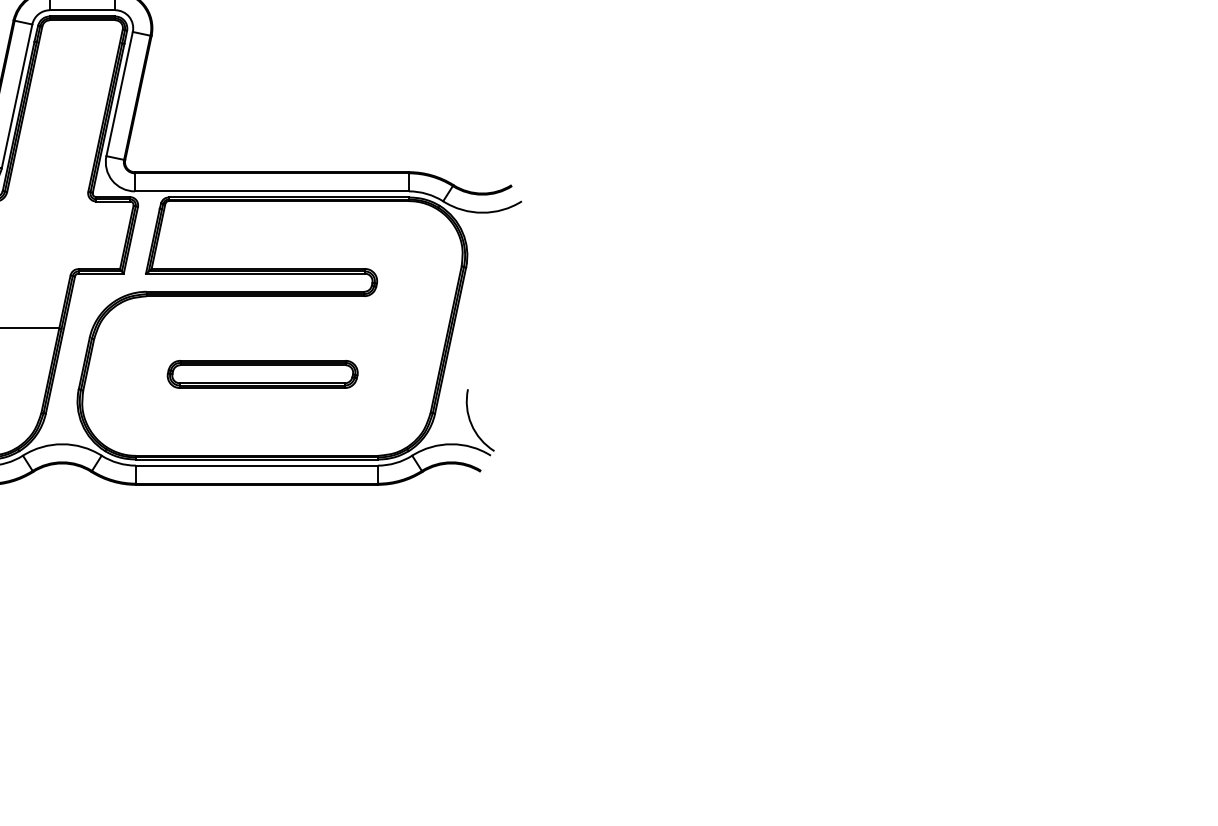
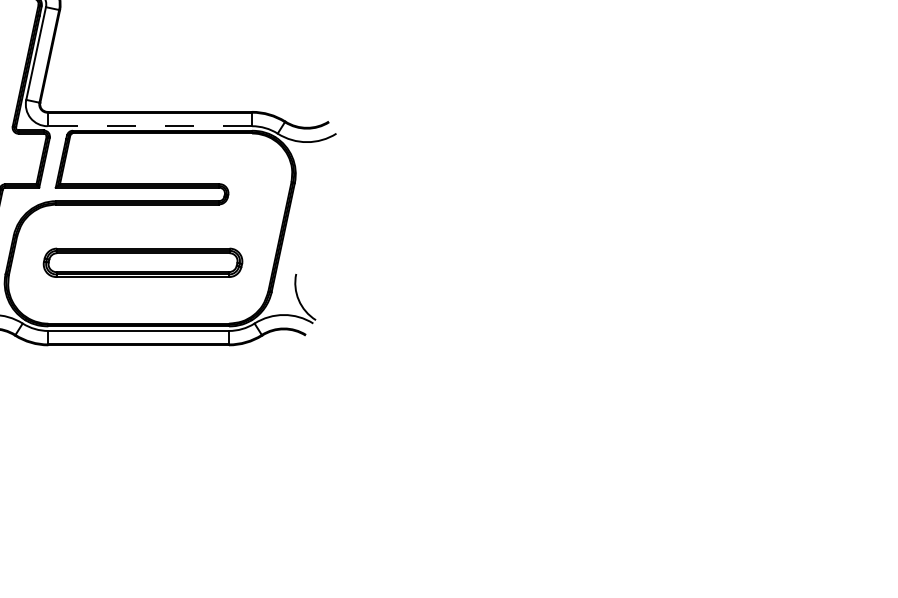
line: (271, 191) -> (149, 126), solid -> dashed
part: (262, 374) -> (142, 262), size x1.4

